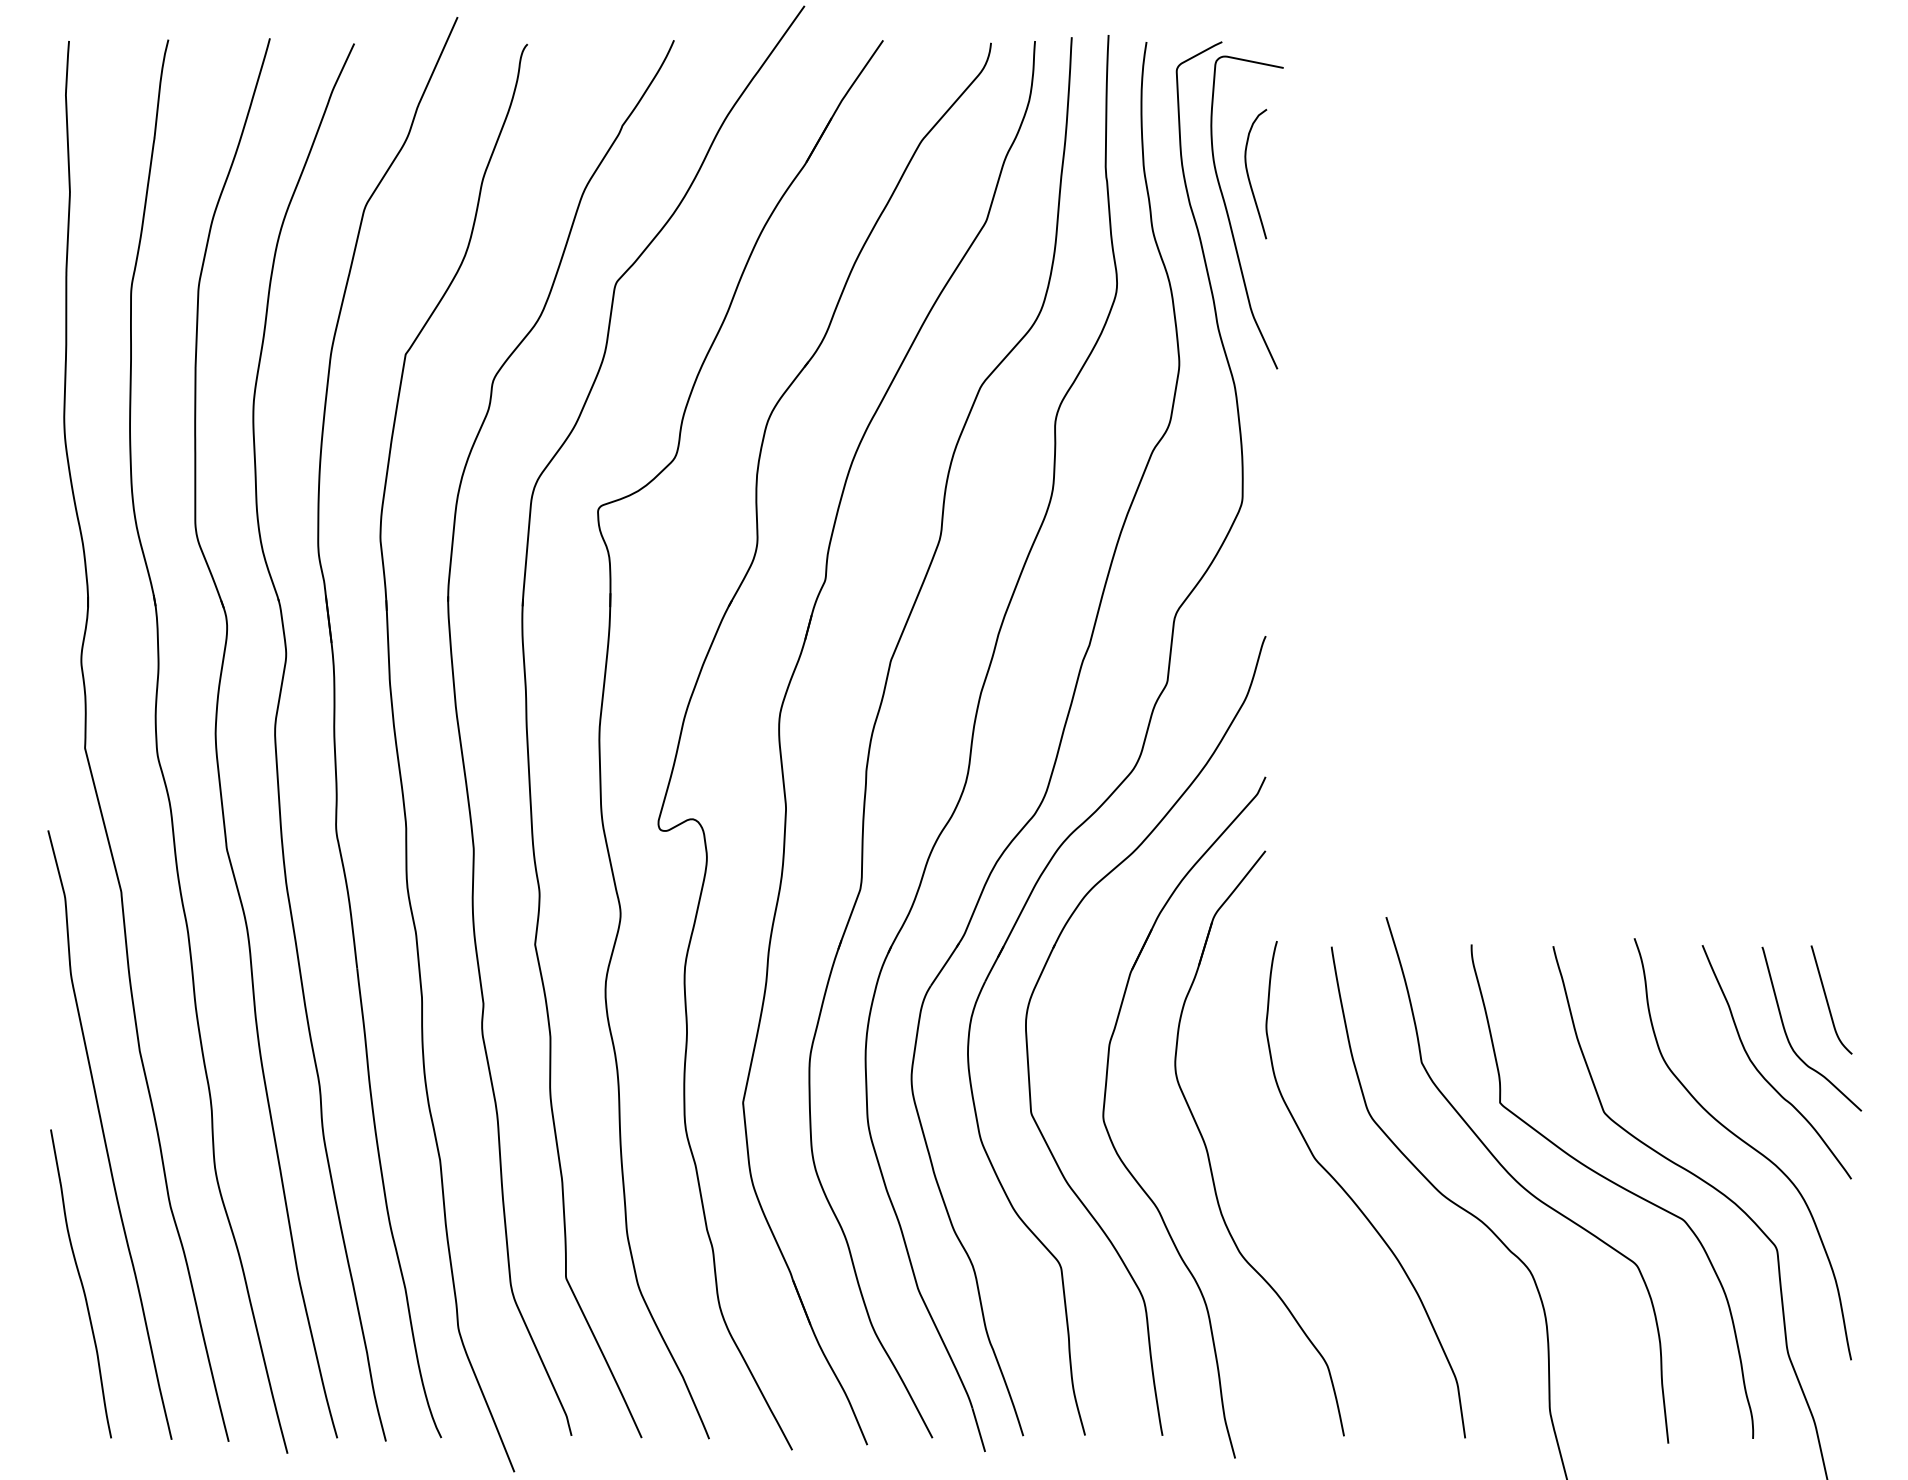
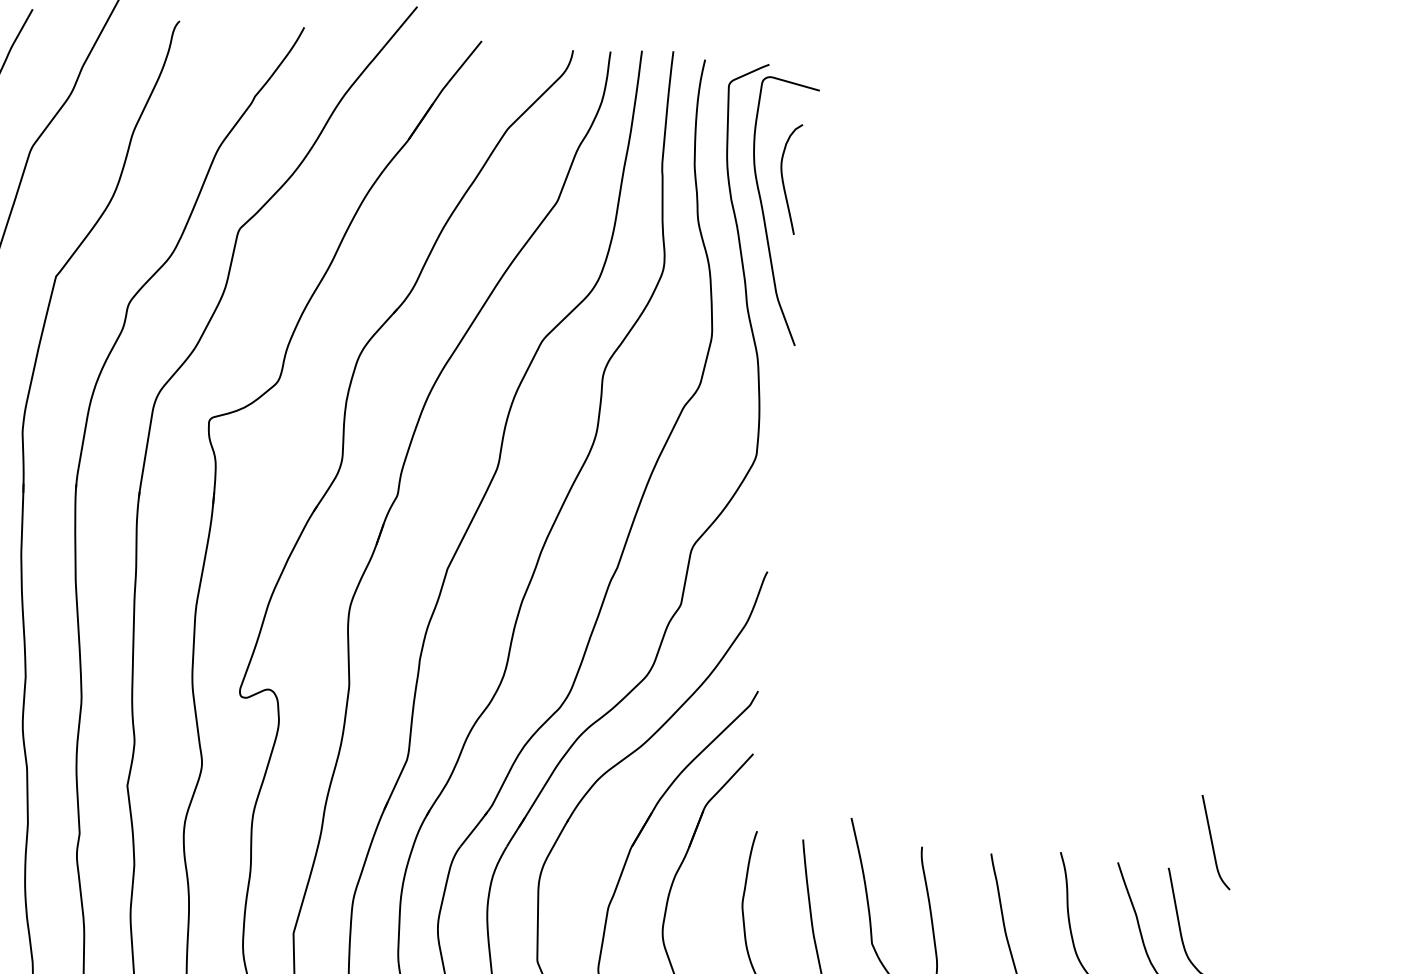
curve: (1828, 1001) -> (1213, 843), moved

